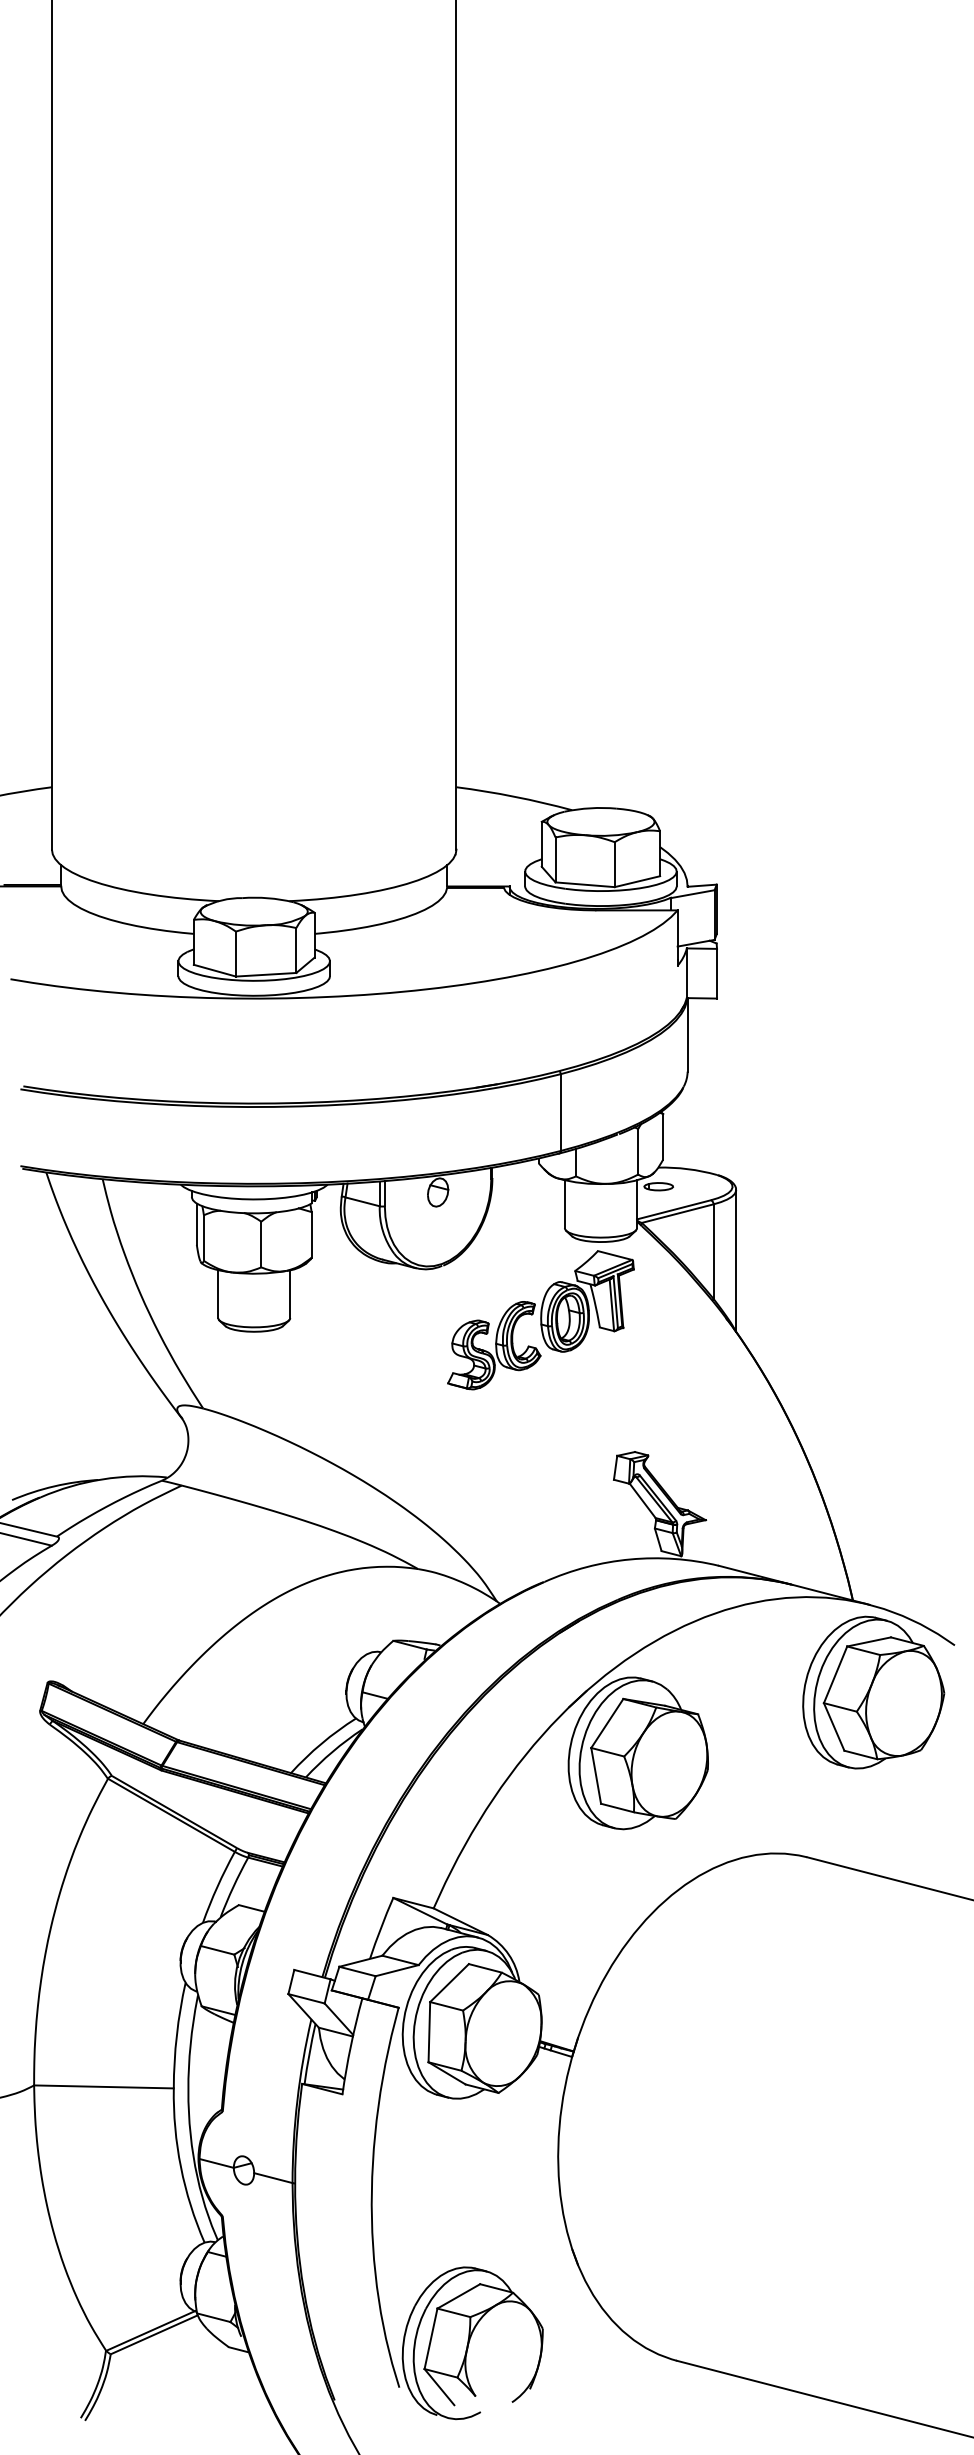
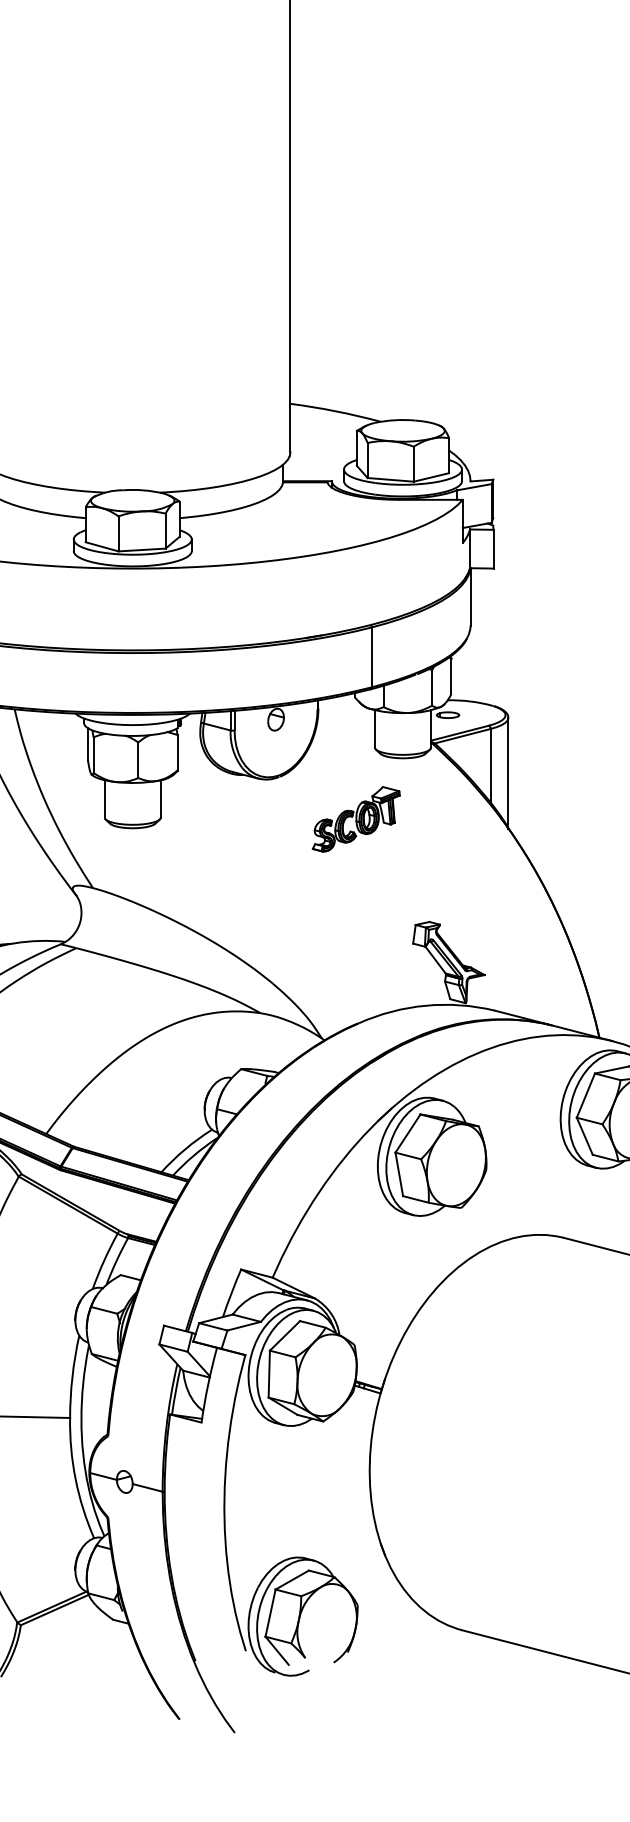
part: (540, 1320) -> (355, 819), size x0.6

